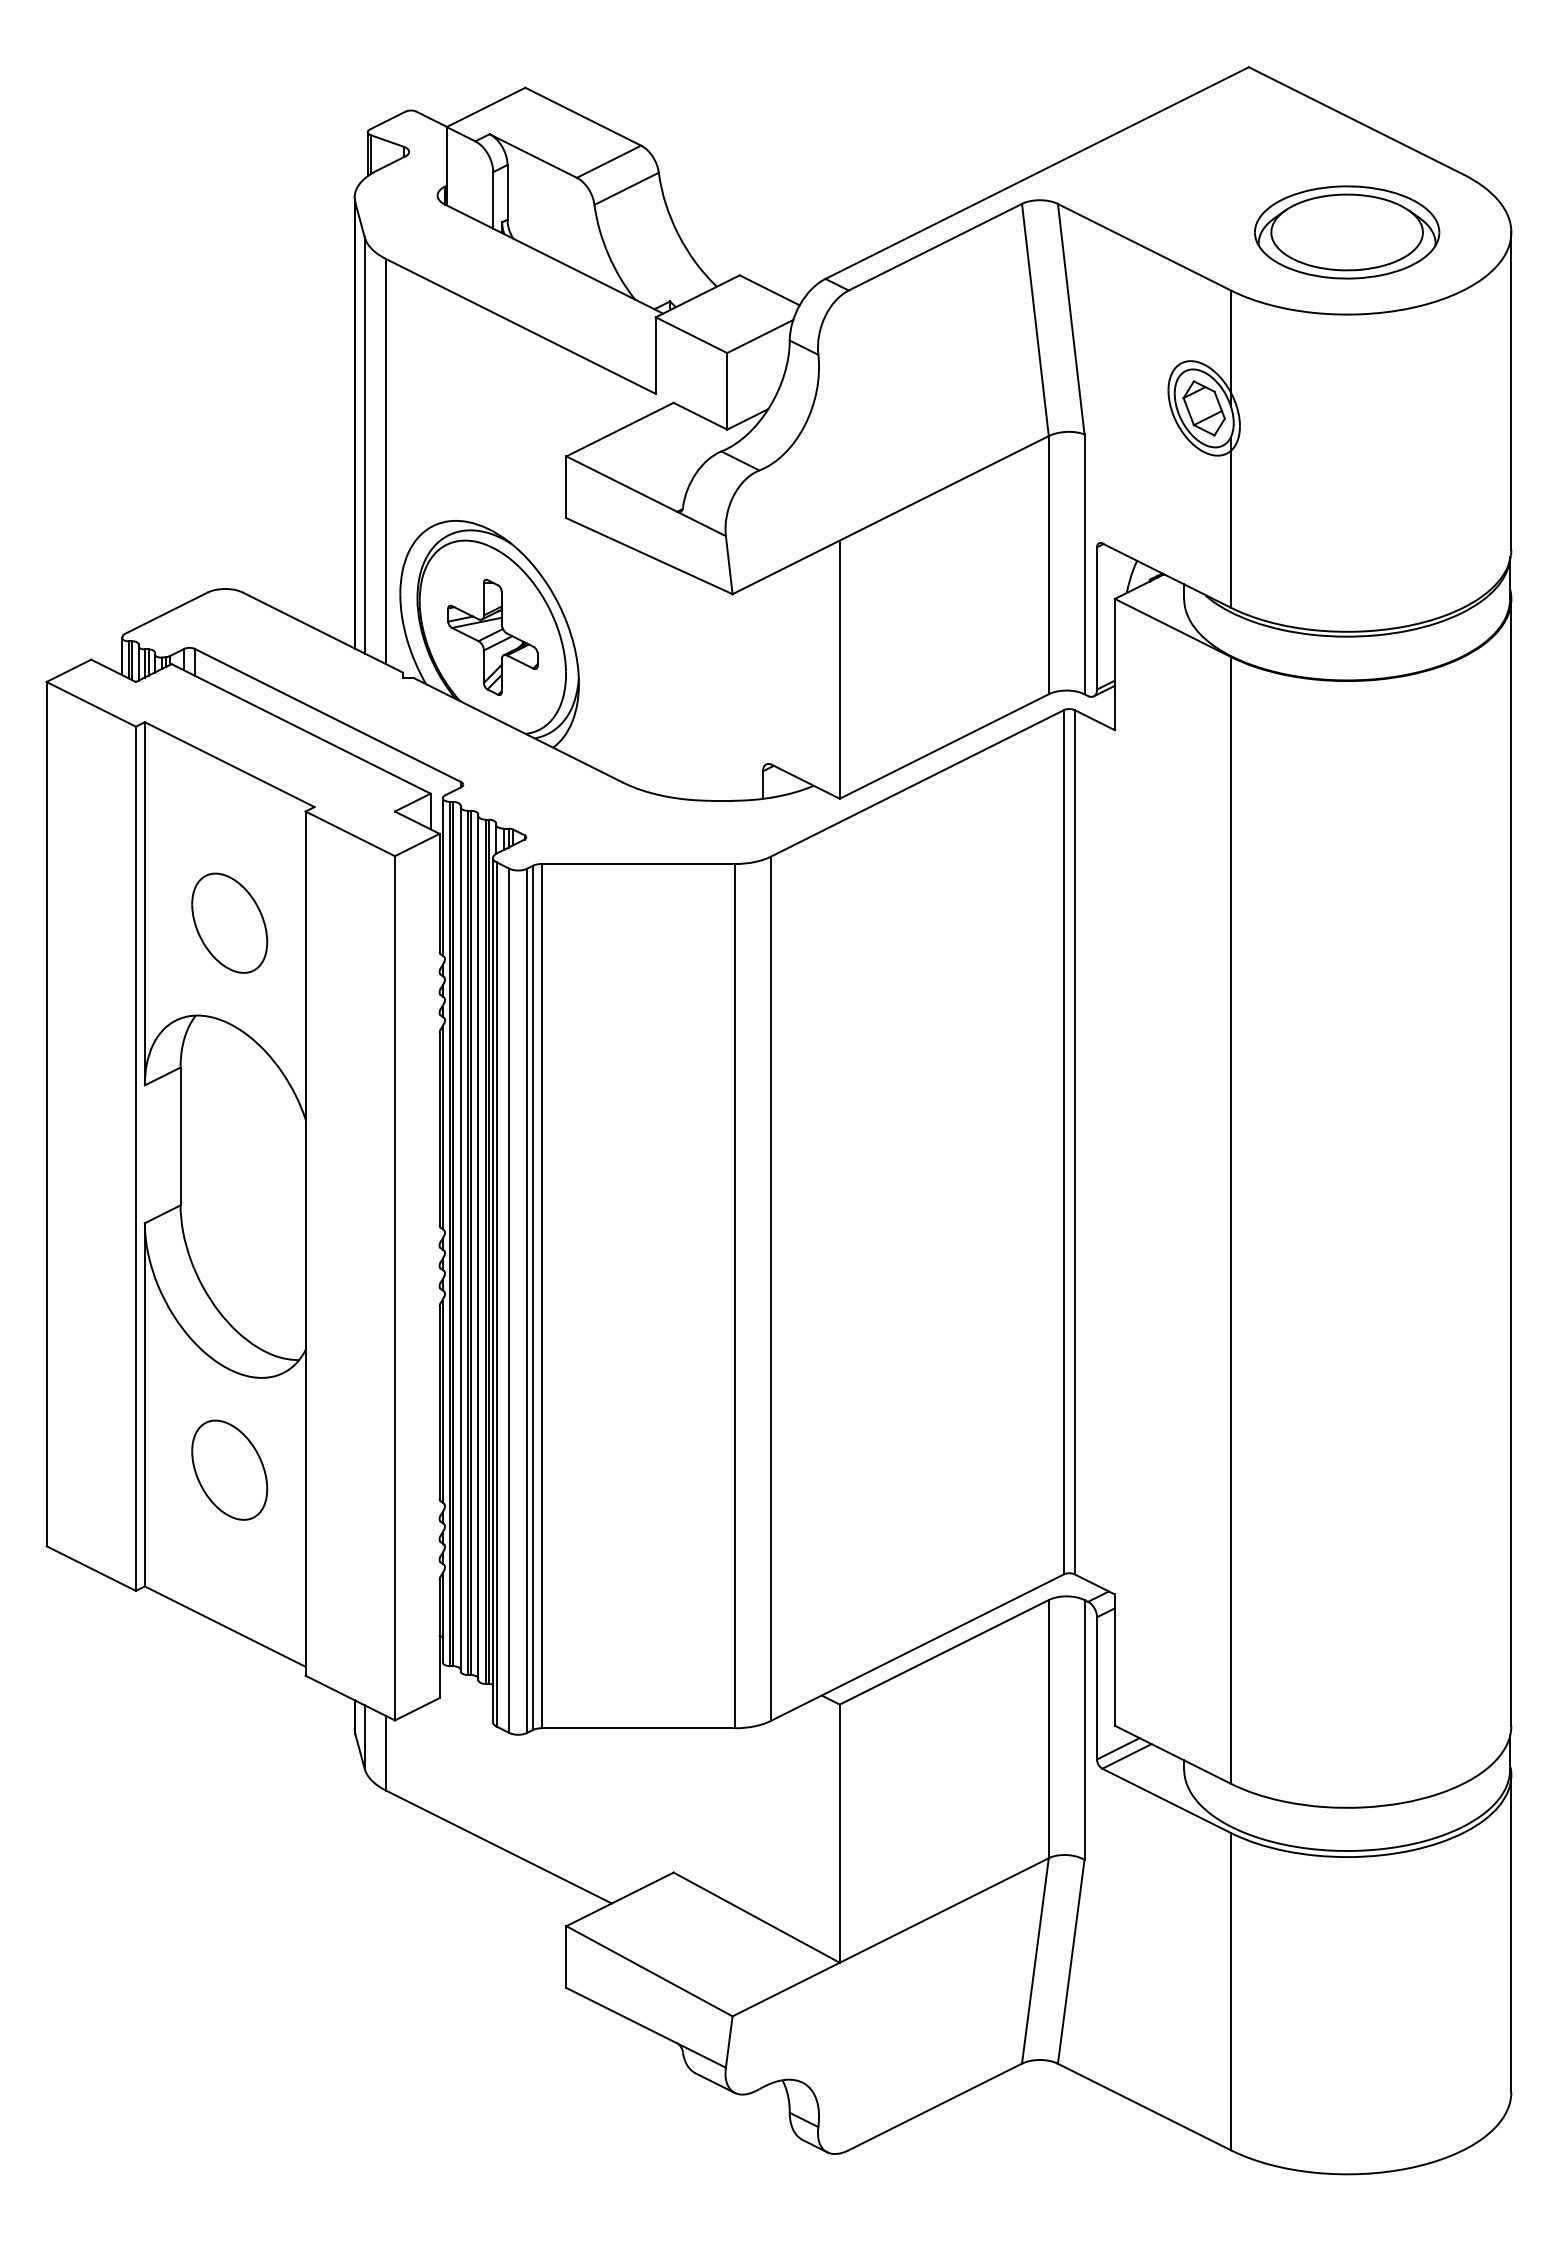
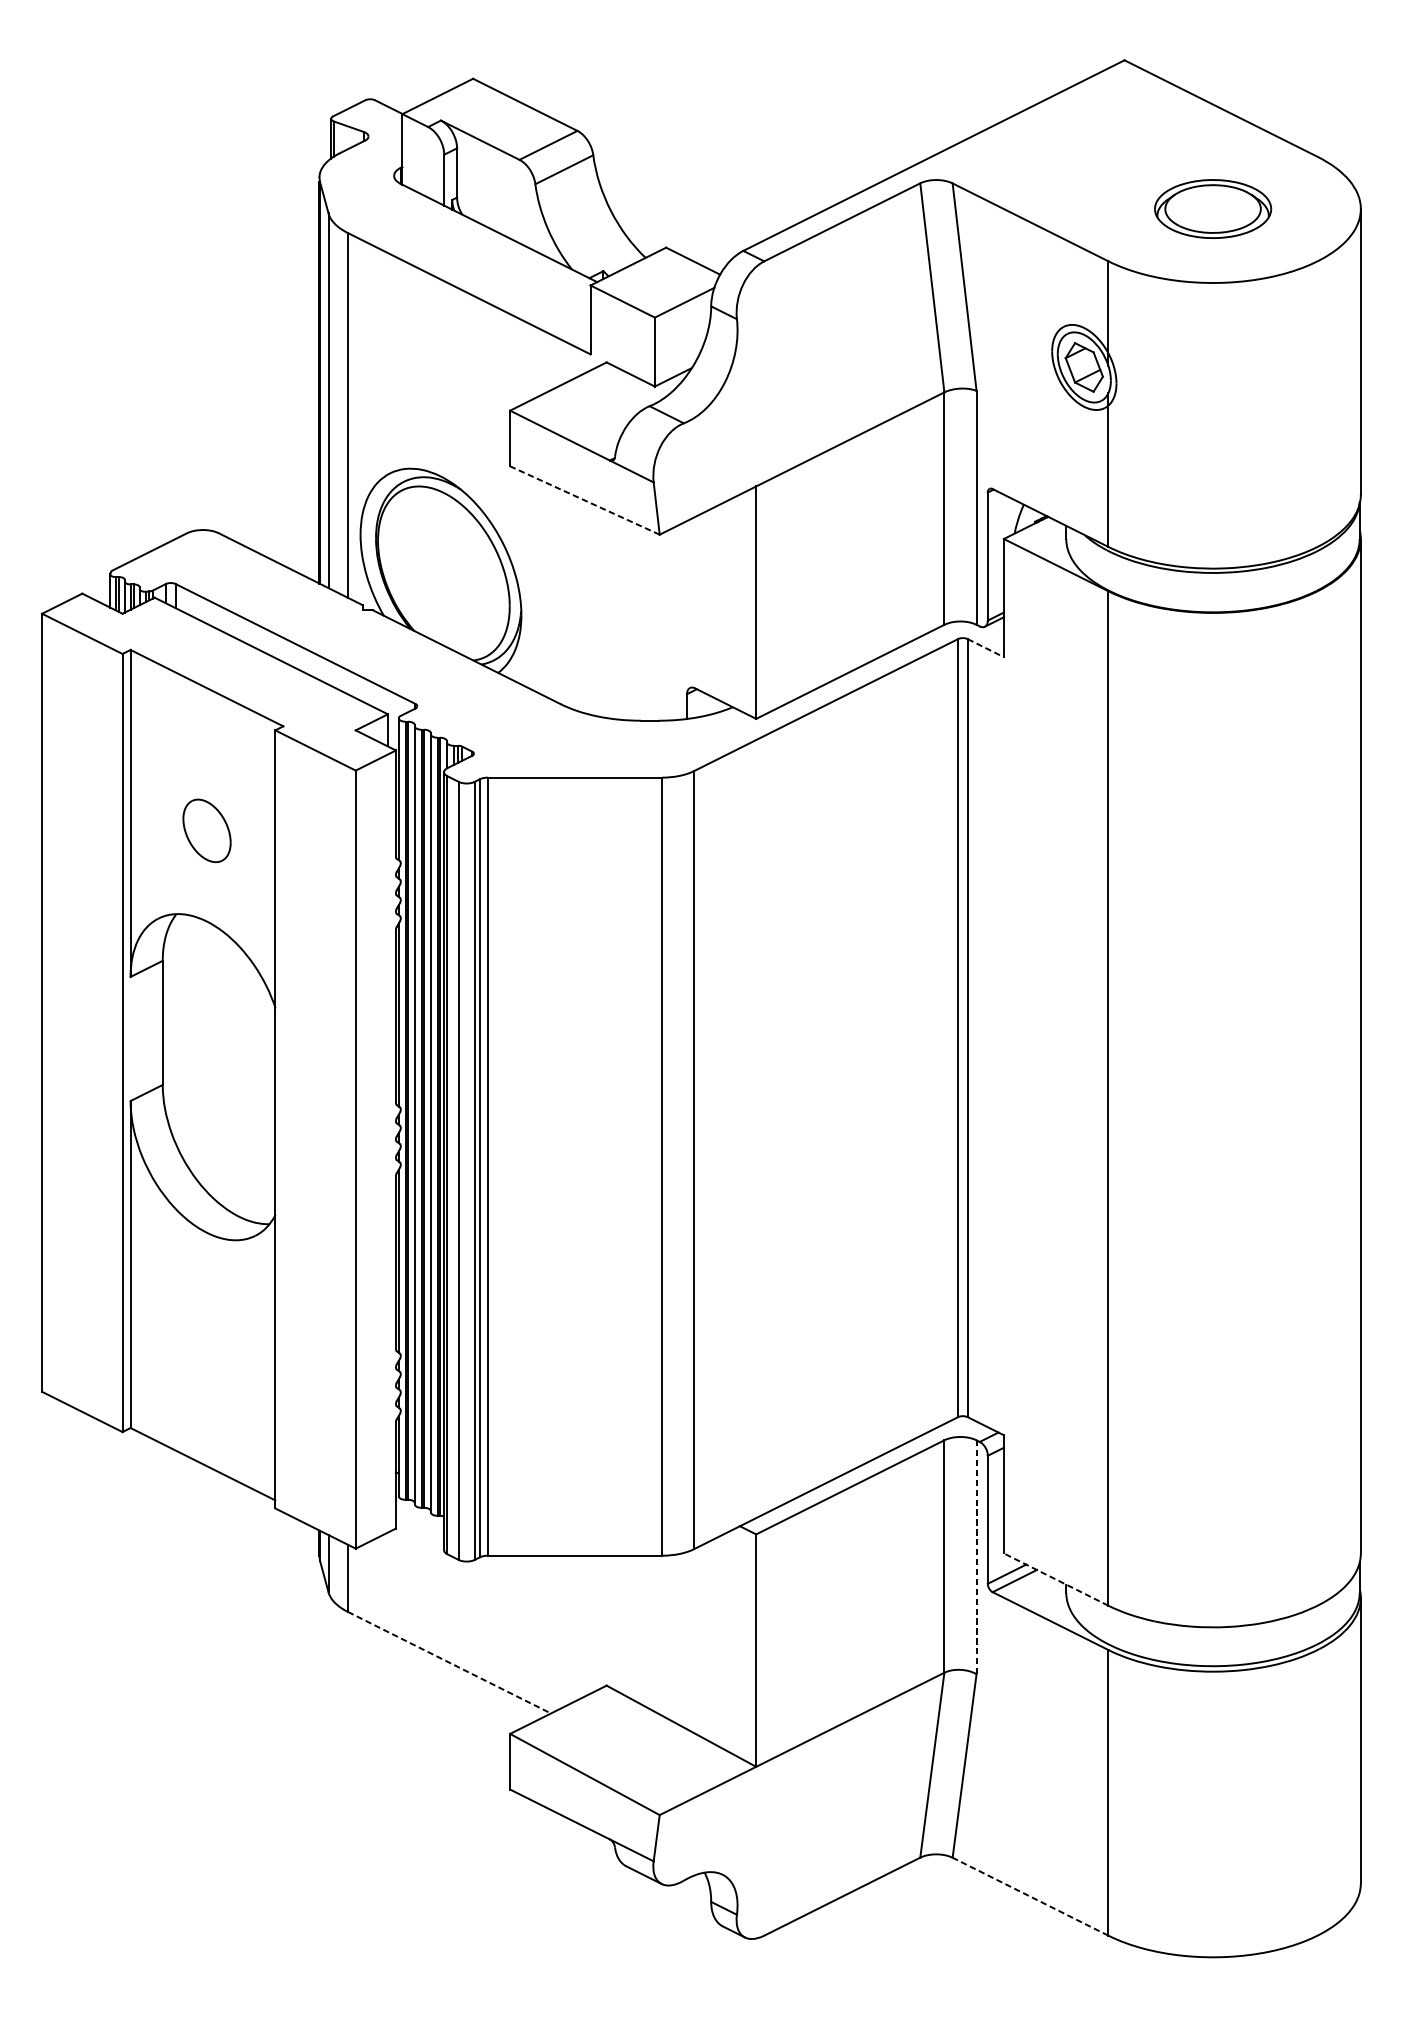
part: (1347, 232) -> (1213, 209), size x0.7
line: (649, 556) -> (584, 500), solid -> dashed
part: (492, 636) -> (443, 572), removed
line: (1095, 720) -> (986, 648), solid -> dashed
part: (229, 922) -> (206, 830), size x0.7
part: (229, 1469) -> (206, 1322), removed
line: (1084, 1729) -> (976, 1556), solid -> dashed
line: (1172, 1754) -> (1055, 1579), solid -> dashed
line: (499, 1847) -> (449, 1663), solid -> dashed
line: (1144, 2107) -> (1030, 1897), solid -> dashed

